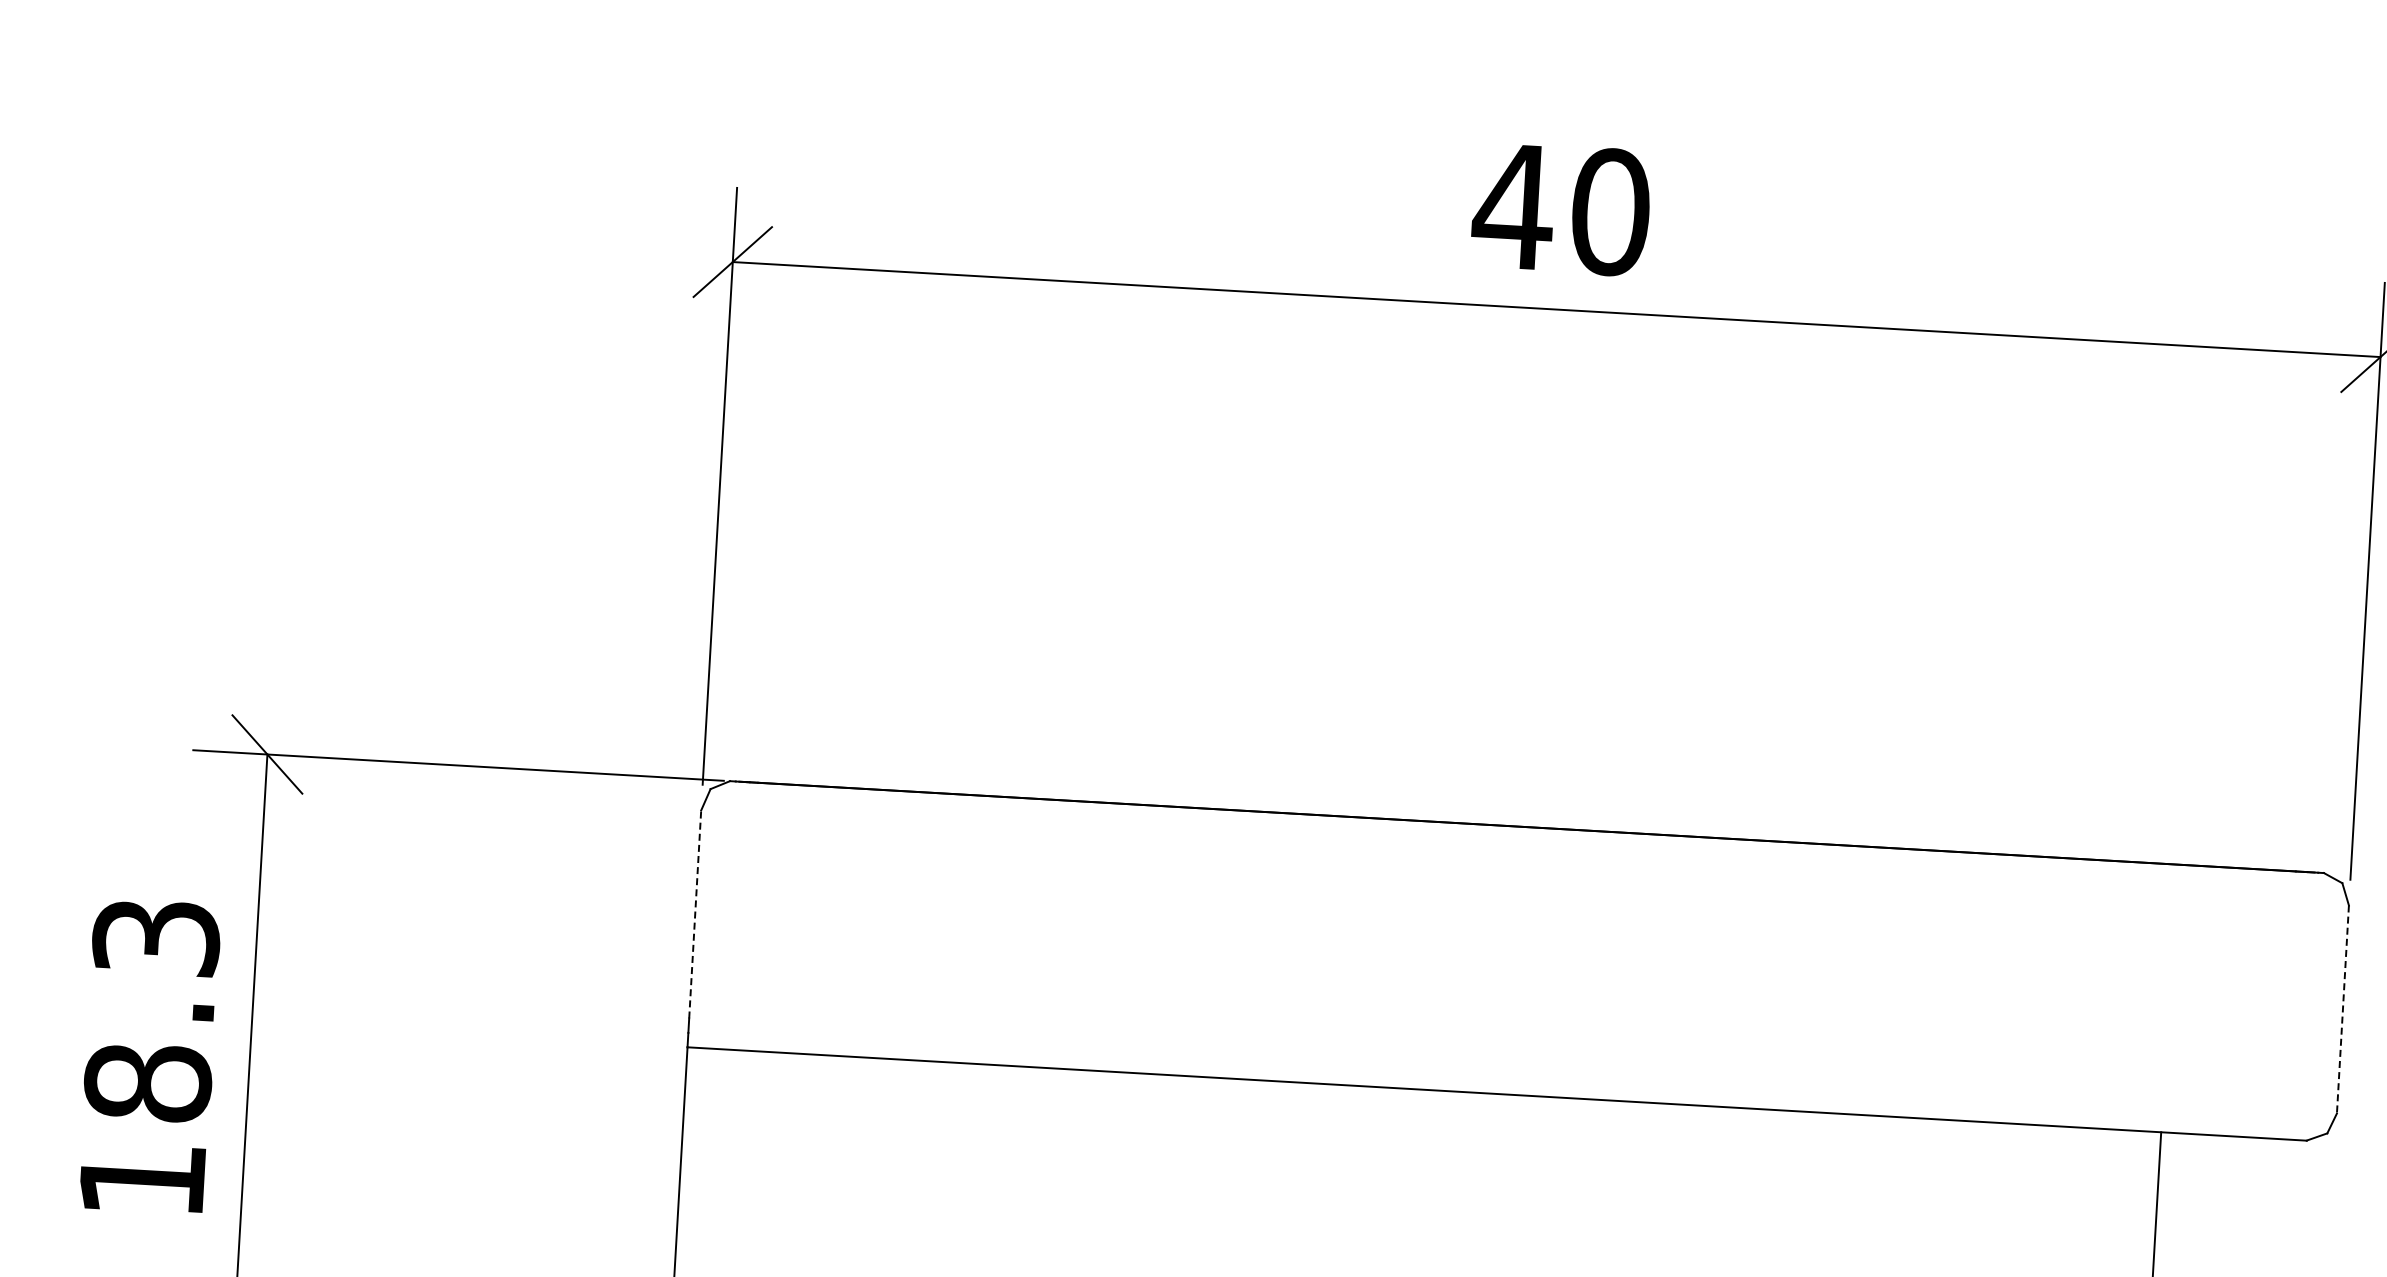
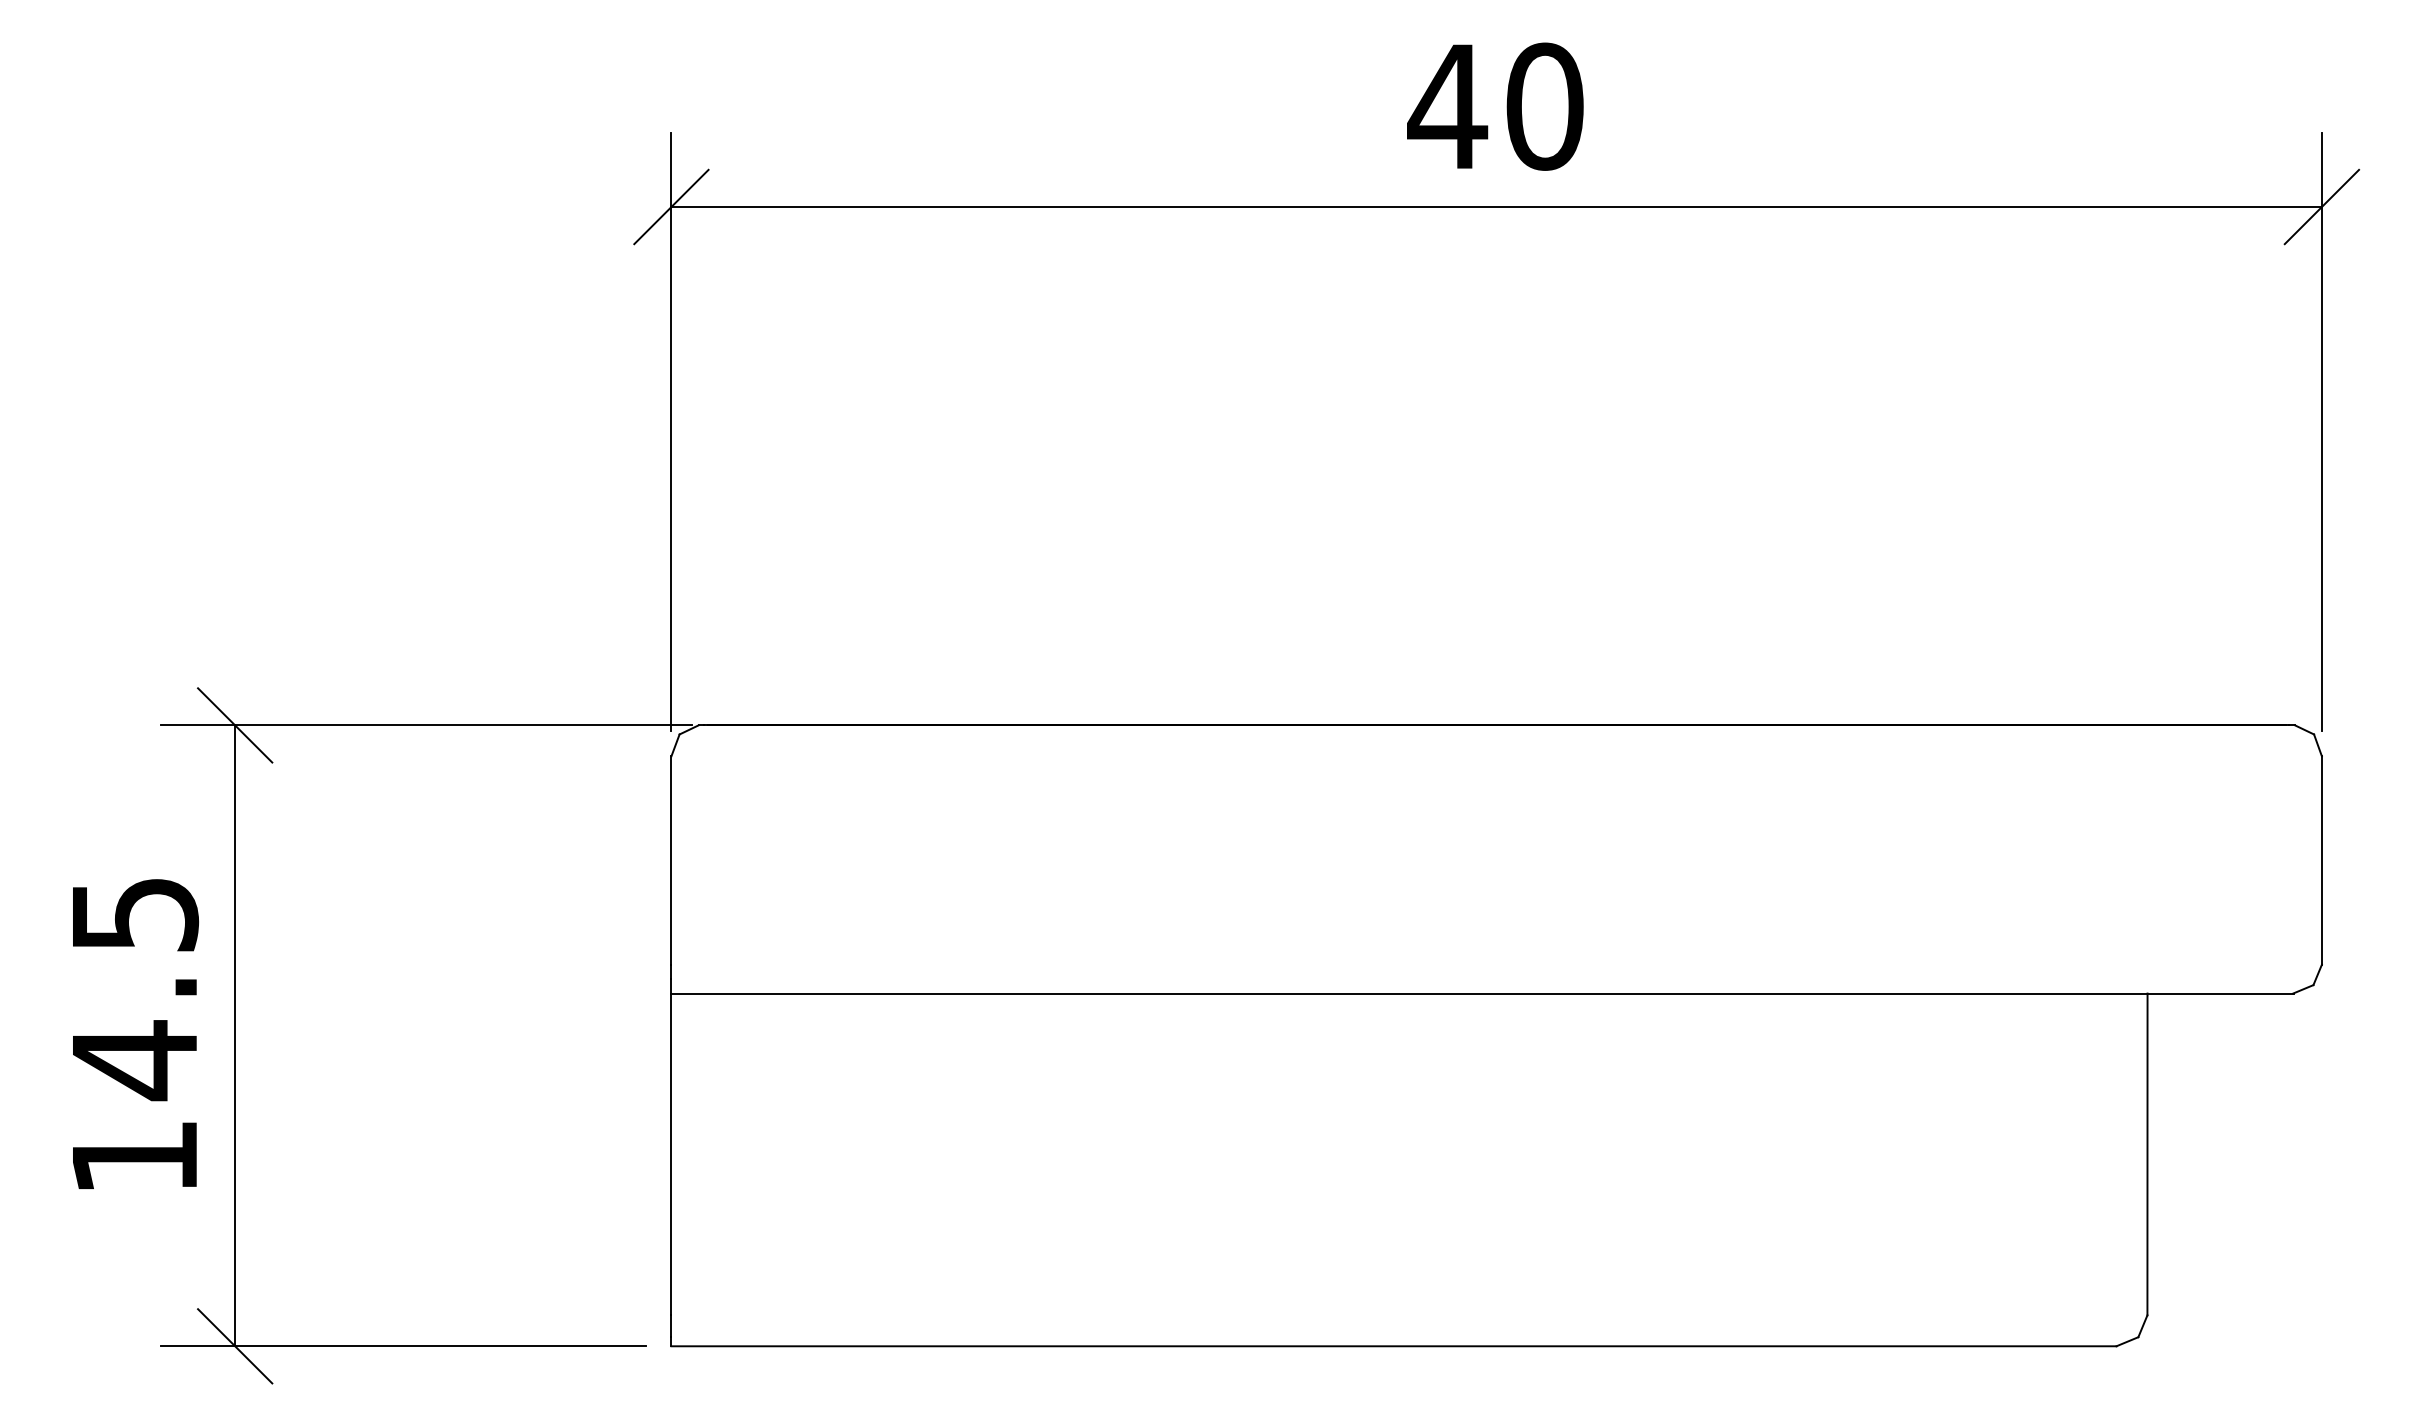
line: (695, 914) -> (671, 860), dashed -> solid
line: (2342, 1010) -> (2321, 861), dashed -> solid
text: (151, 1012) -> (134, 989), 18.3 -> 14.5

